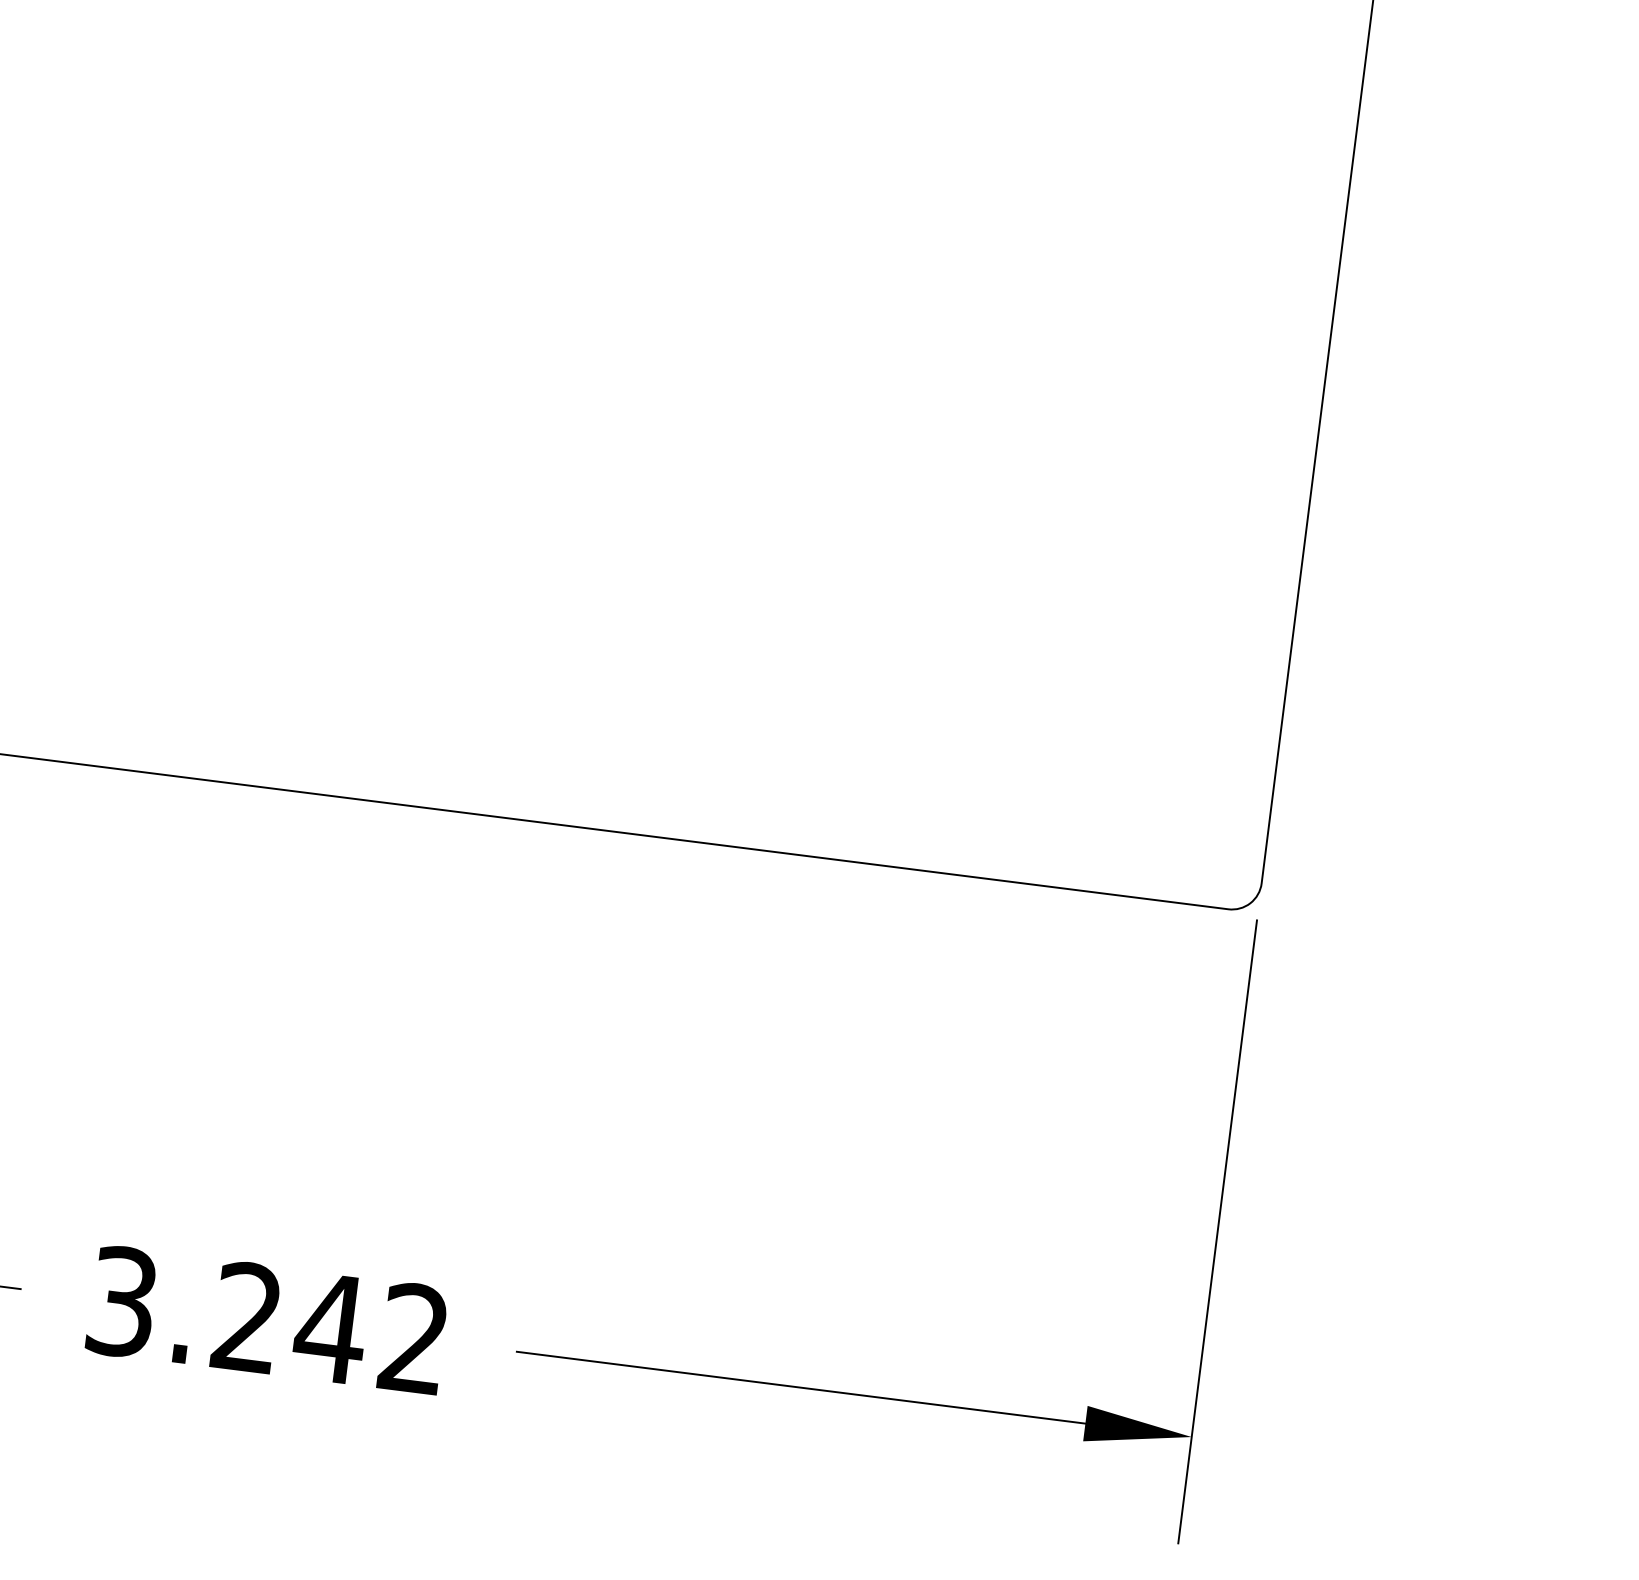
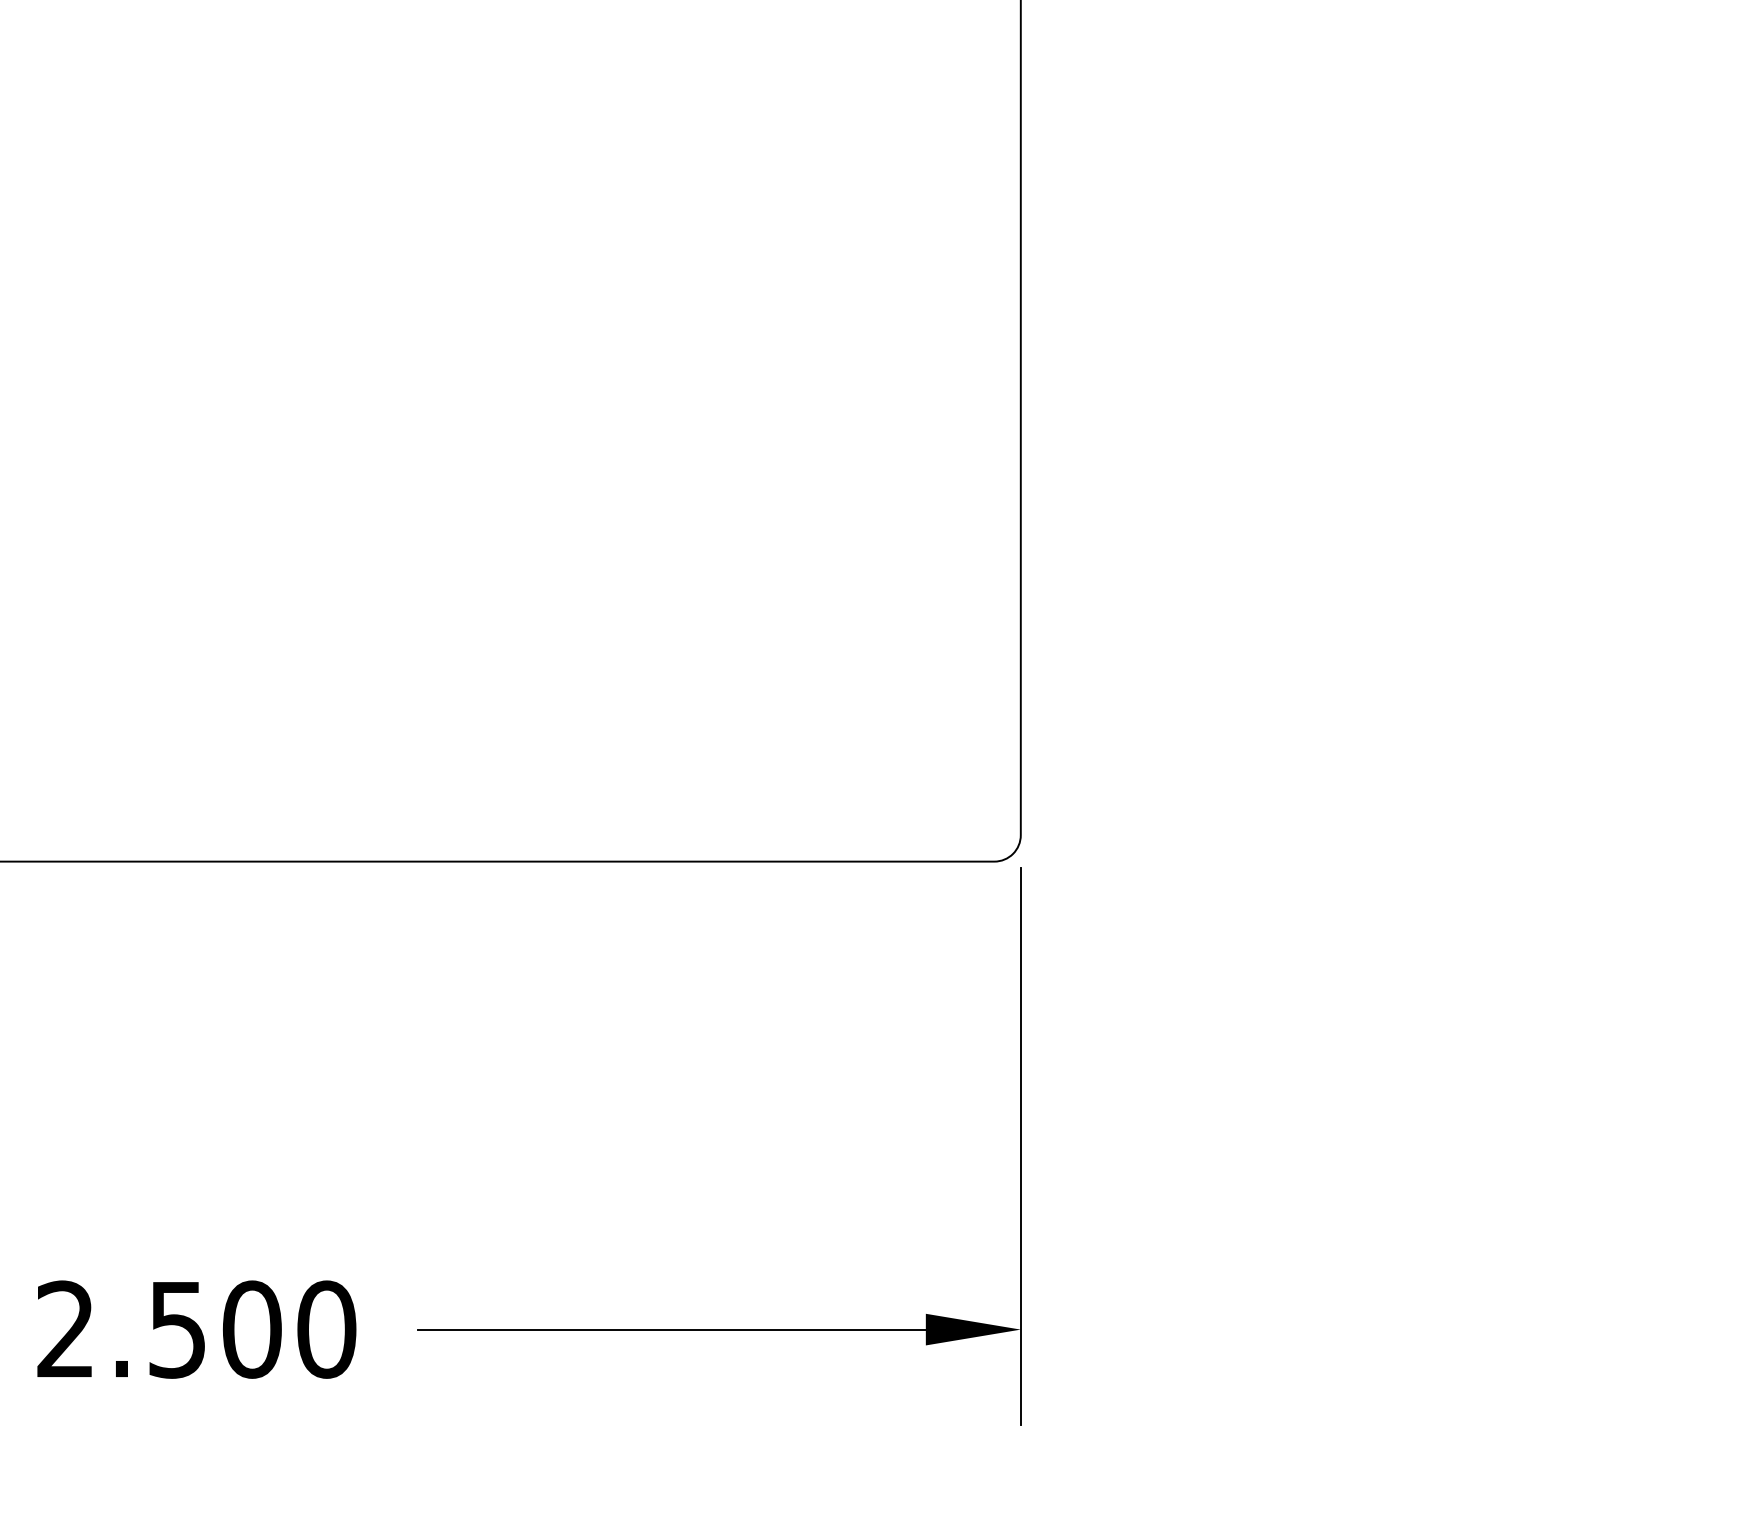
text: (268, 1320) -> (196, 1329), 3.242 -> 2.500

